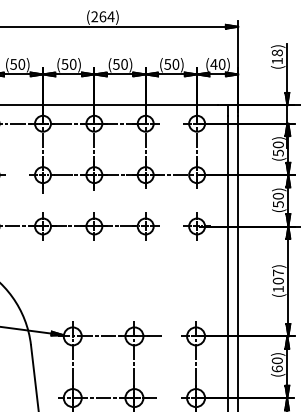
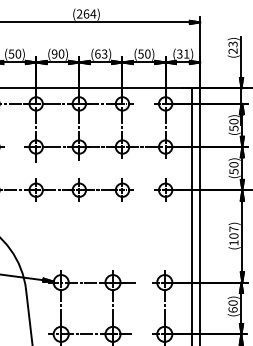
text: (276, 56) -> (232, 47), (18) -> (23)
text: (64, 63) -> (54, 53), (50) -> (90)
text: (120, 63) -> (101, 53), (50) -> (63)
text: (217, 63) -> (182, 53), (40) -> (31)

